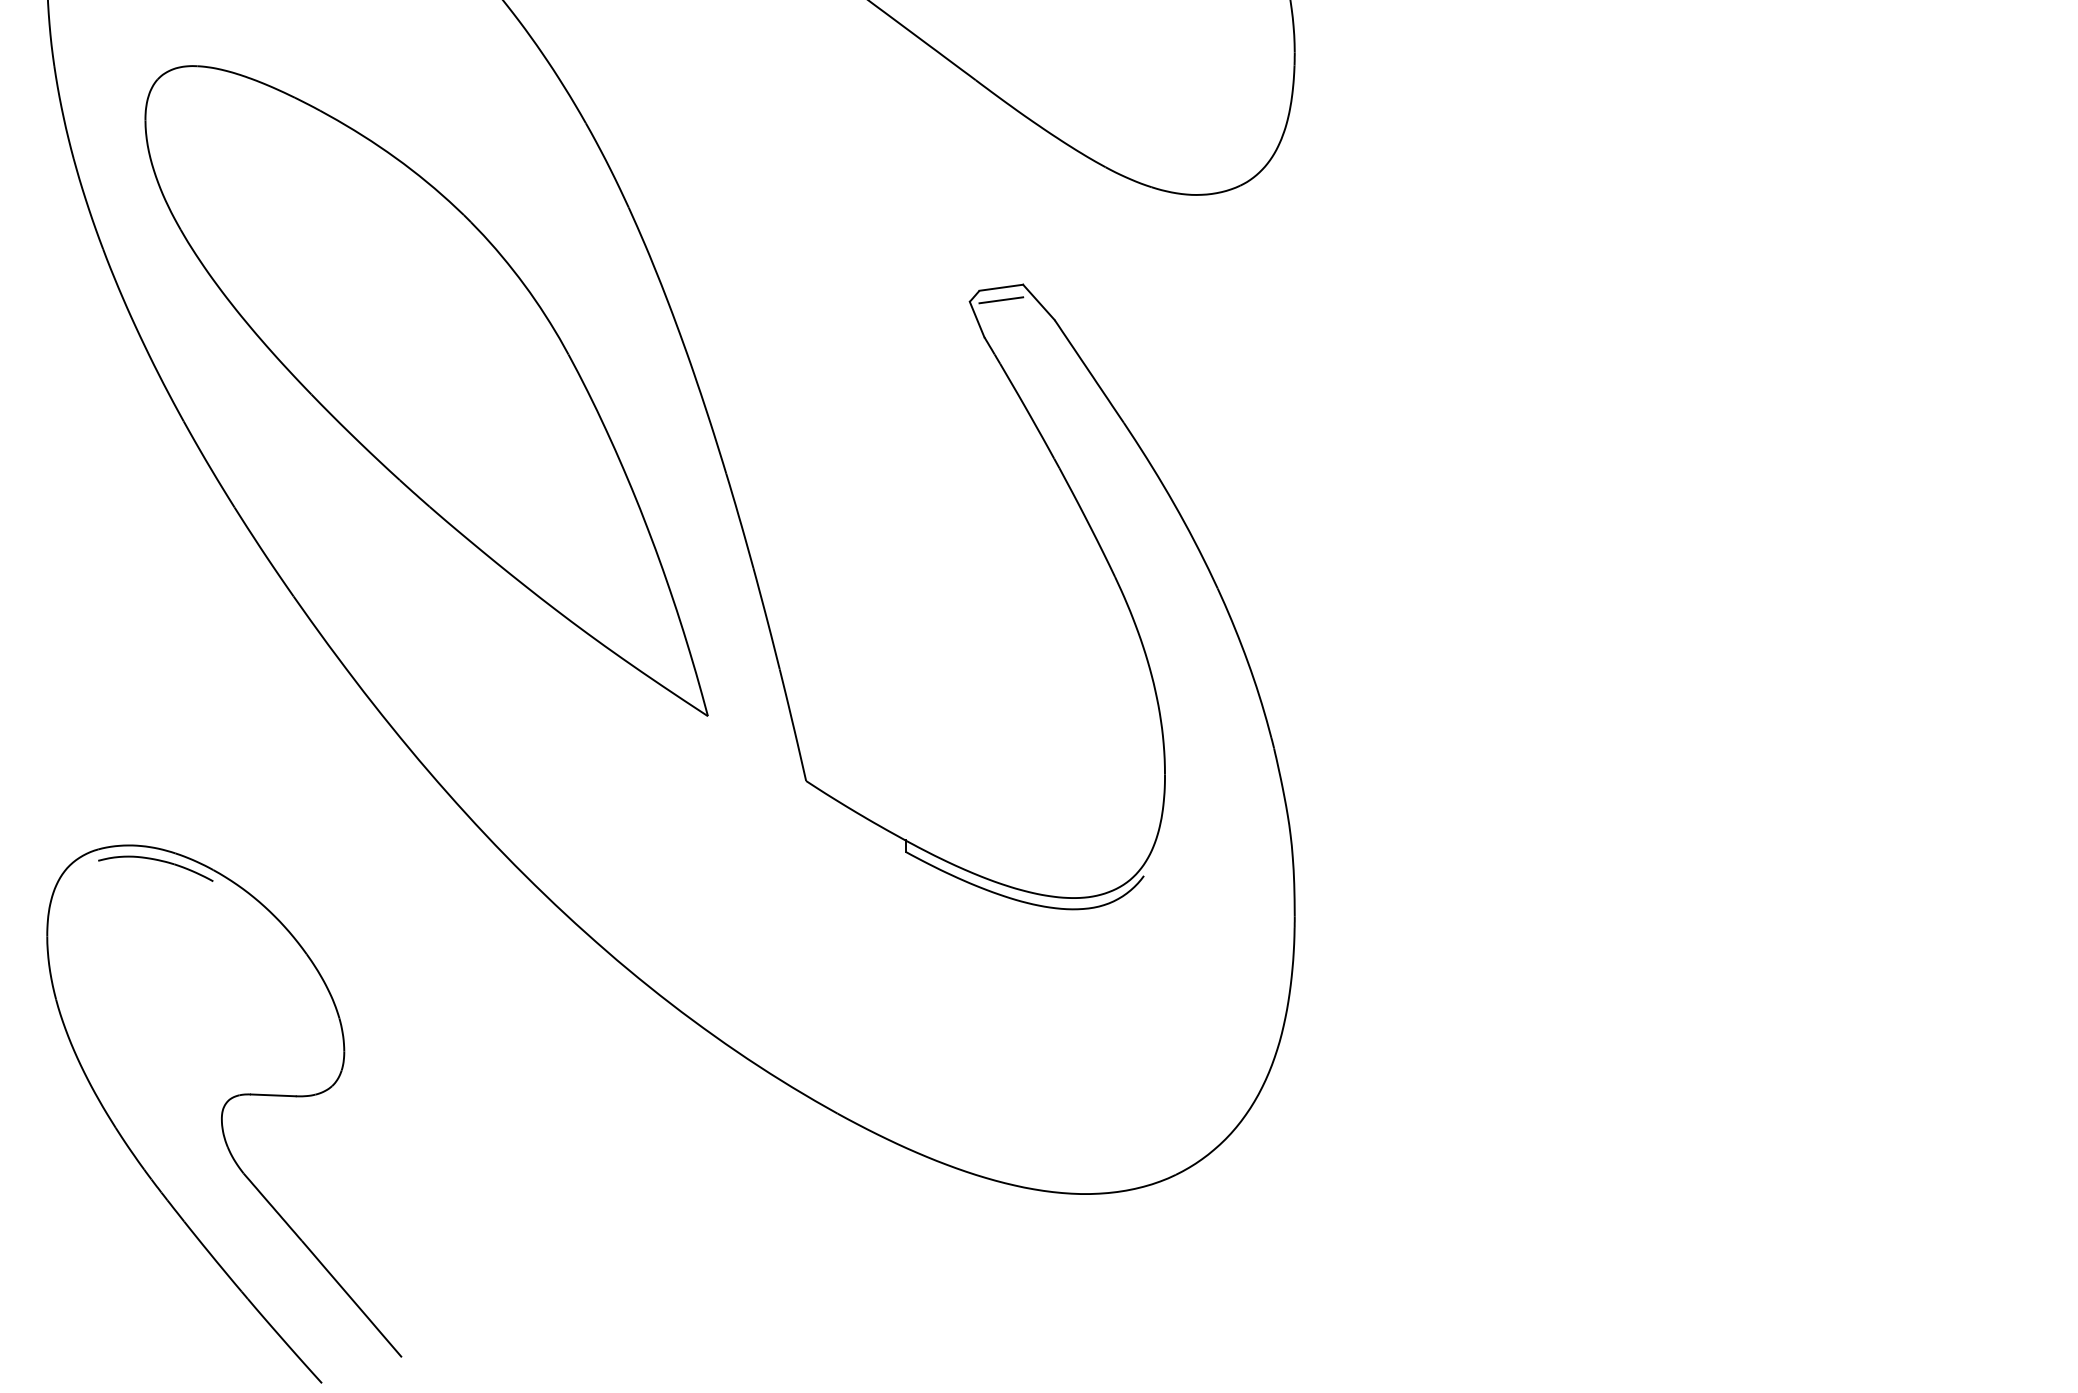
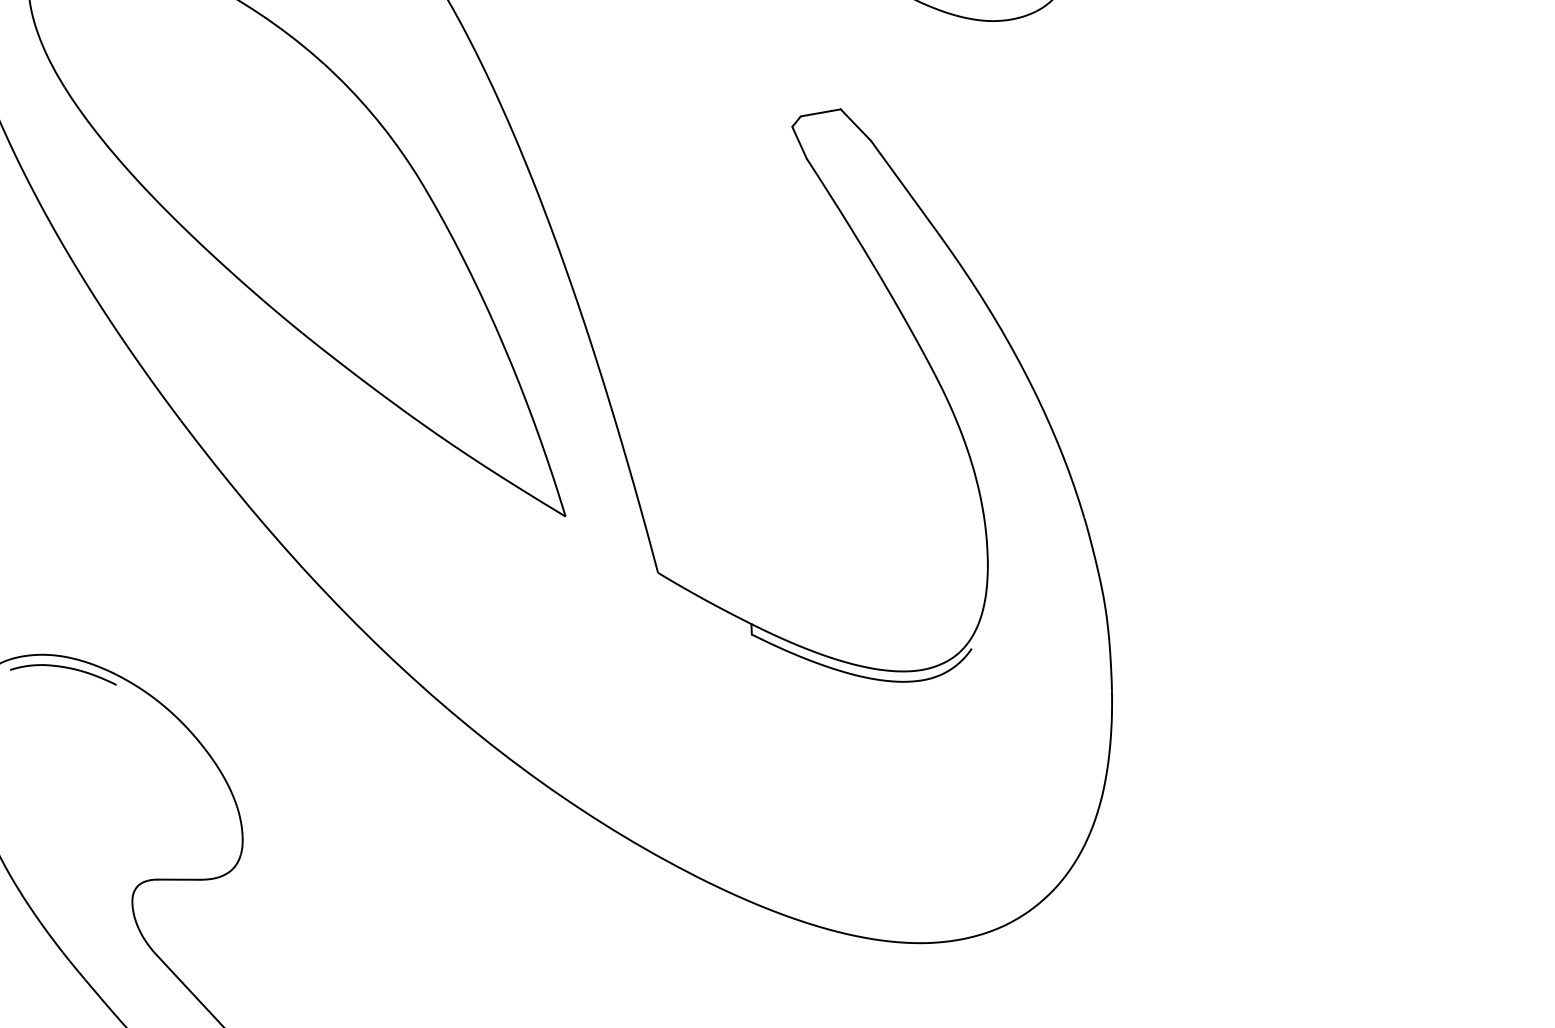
line: (1001, 300) -> (821, 124), removed

